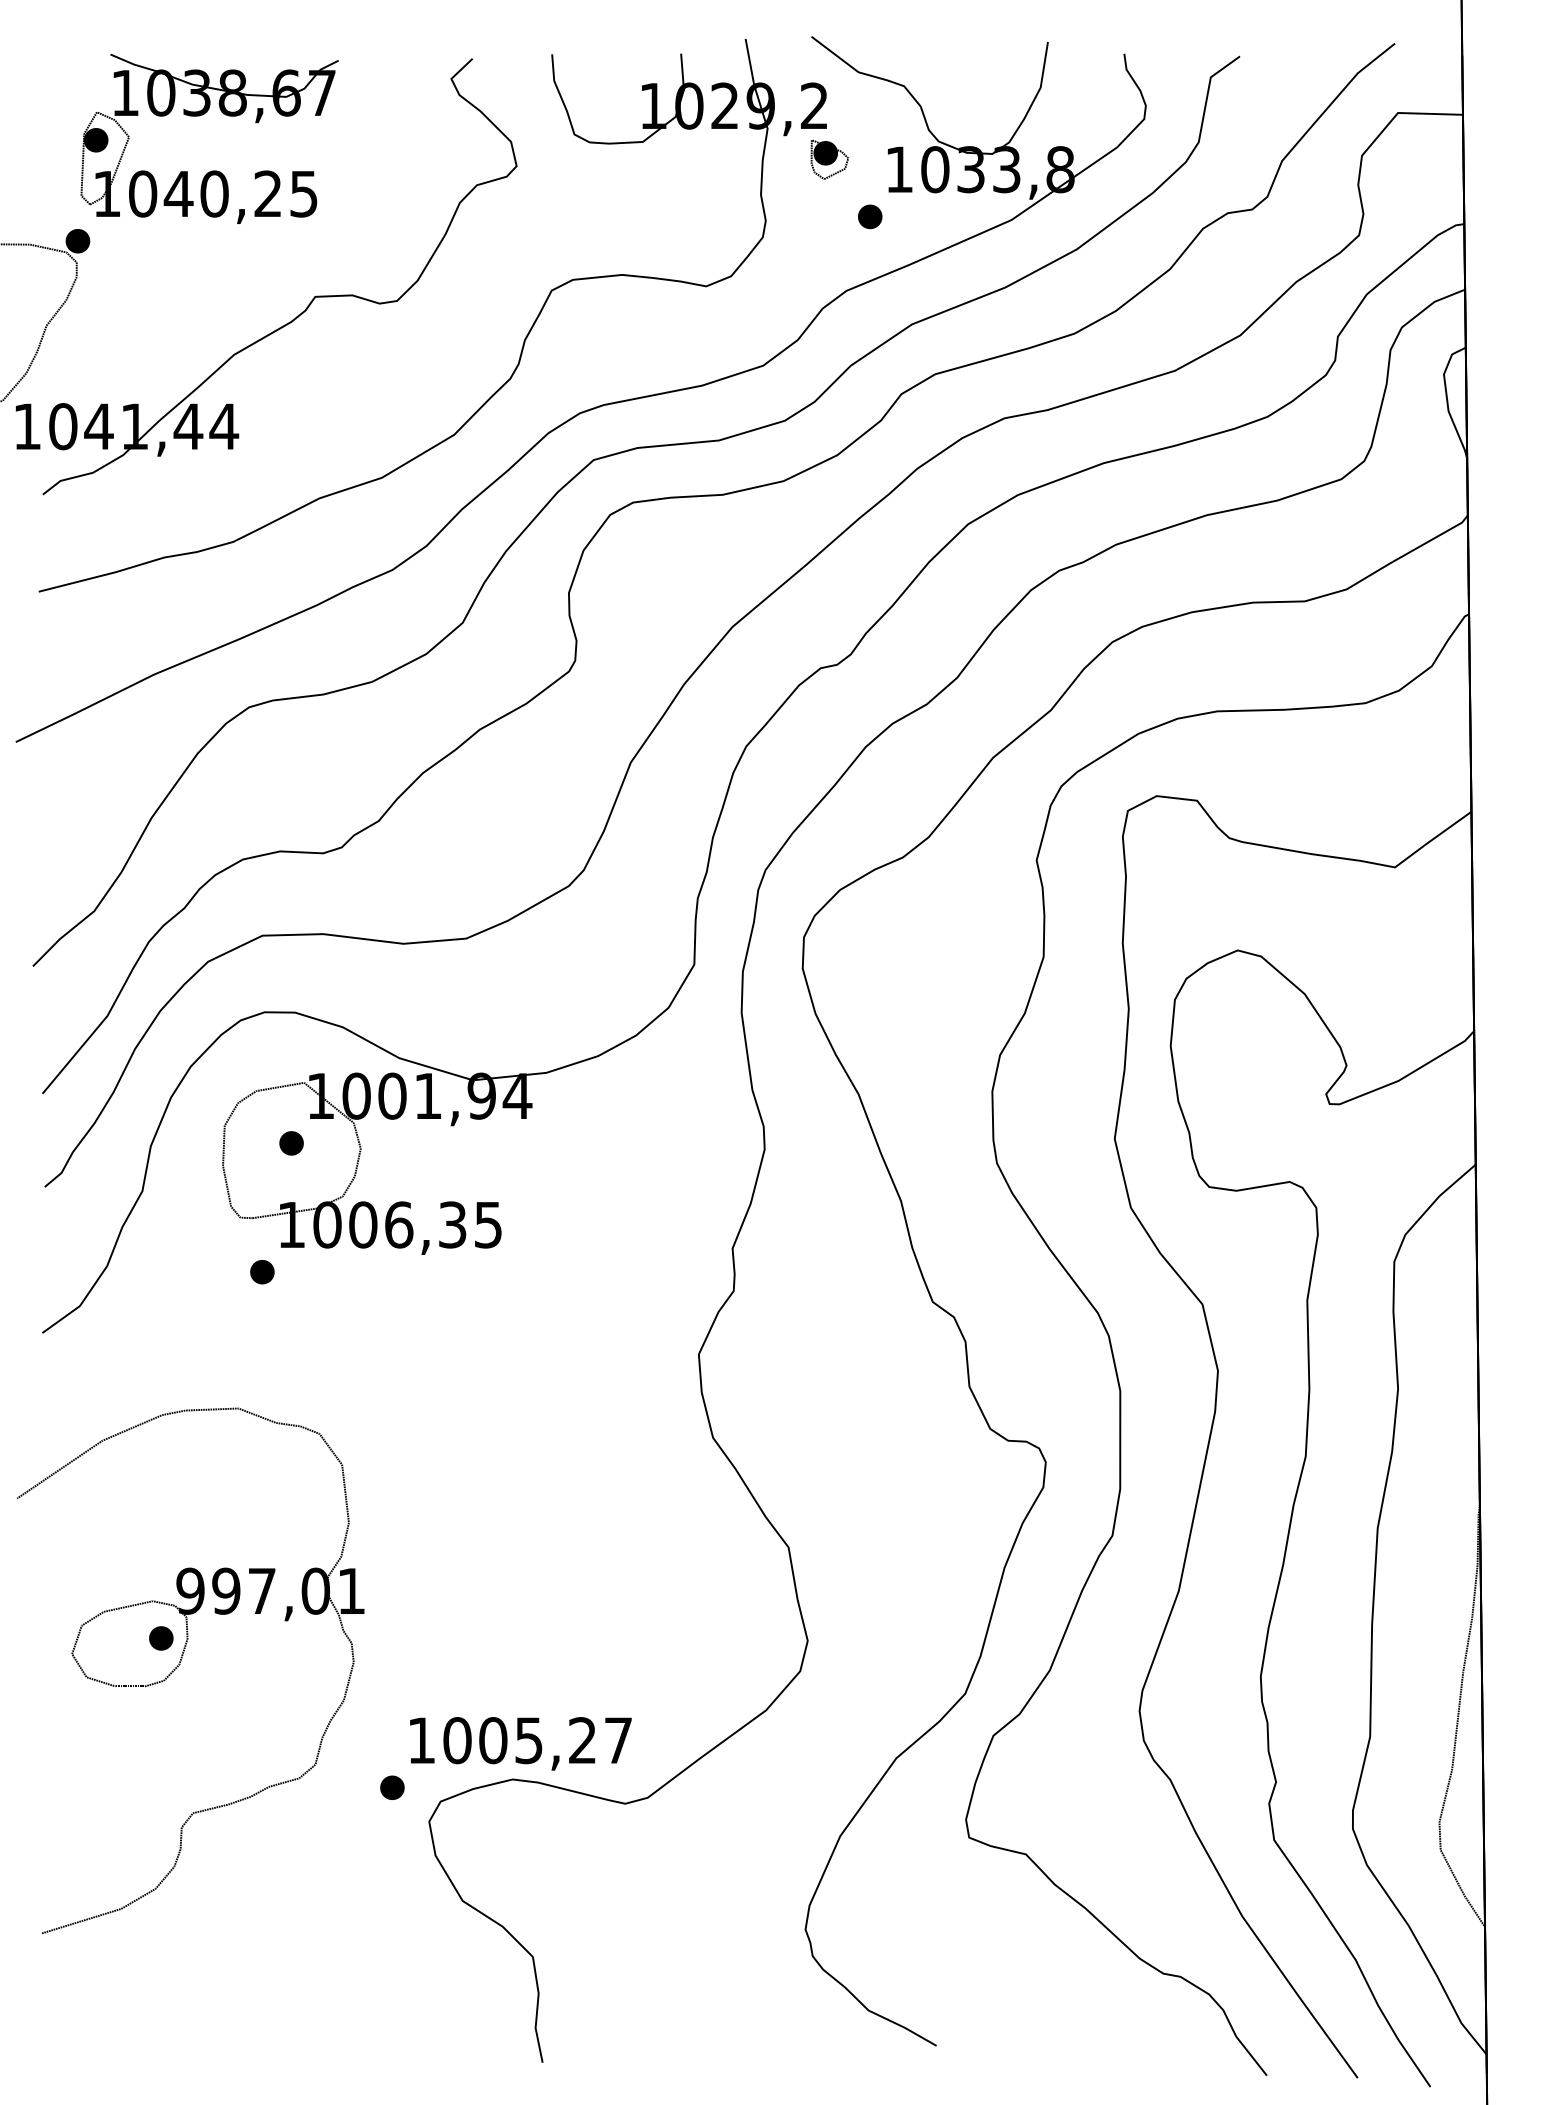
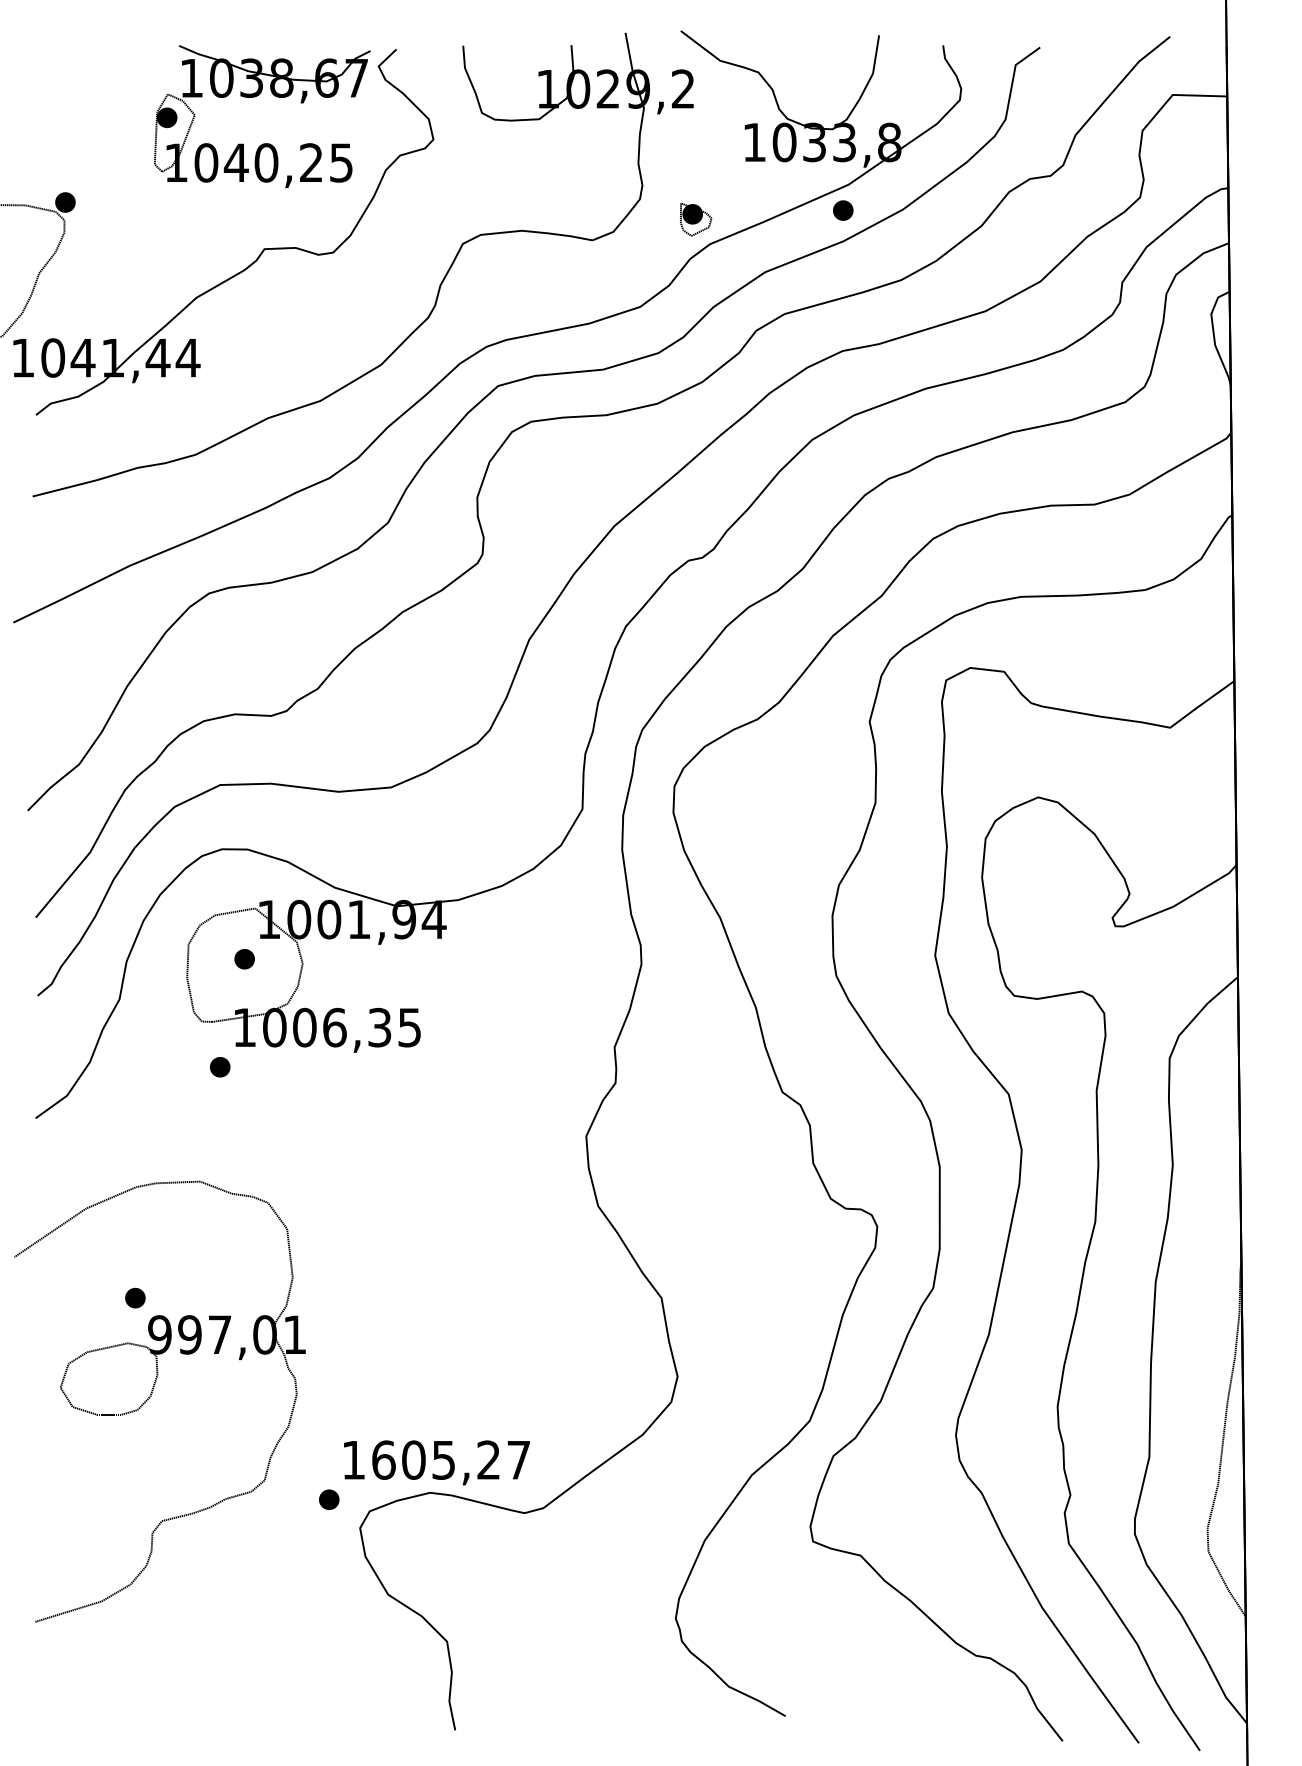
part: (202, 115) -> (256, 97), moved
part: (829, 159) -> (695, 219), moved
part: (870, 216) -> (843, 210), moved
part: (161, 1638) -> (135, 1298), moved
text: (457, 1740) -> (383, 1460), 1005,27 -> 1605,27

